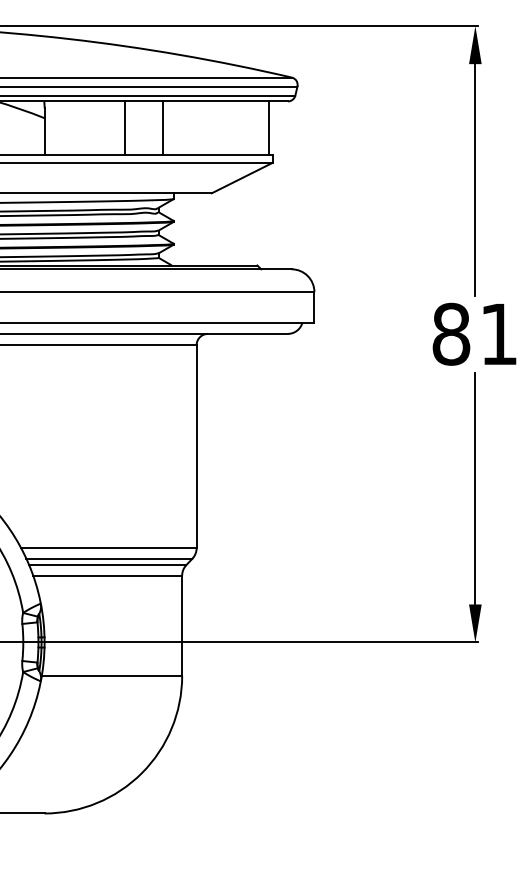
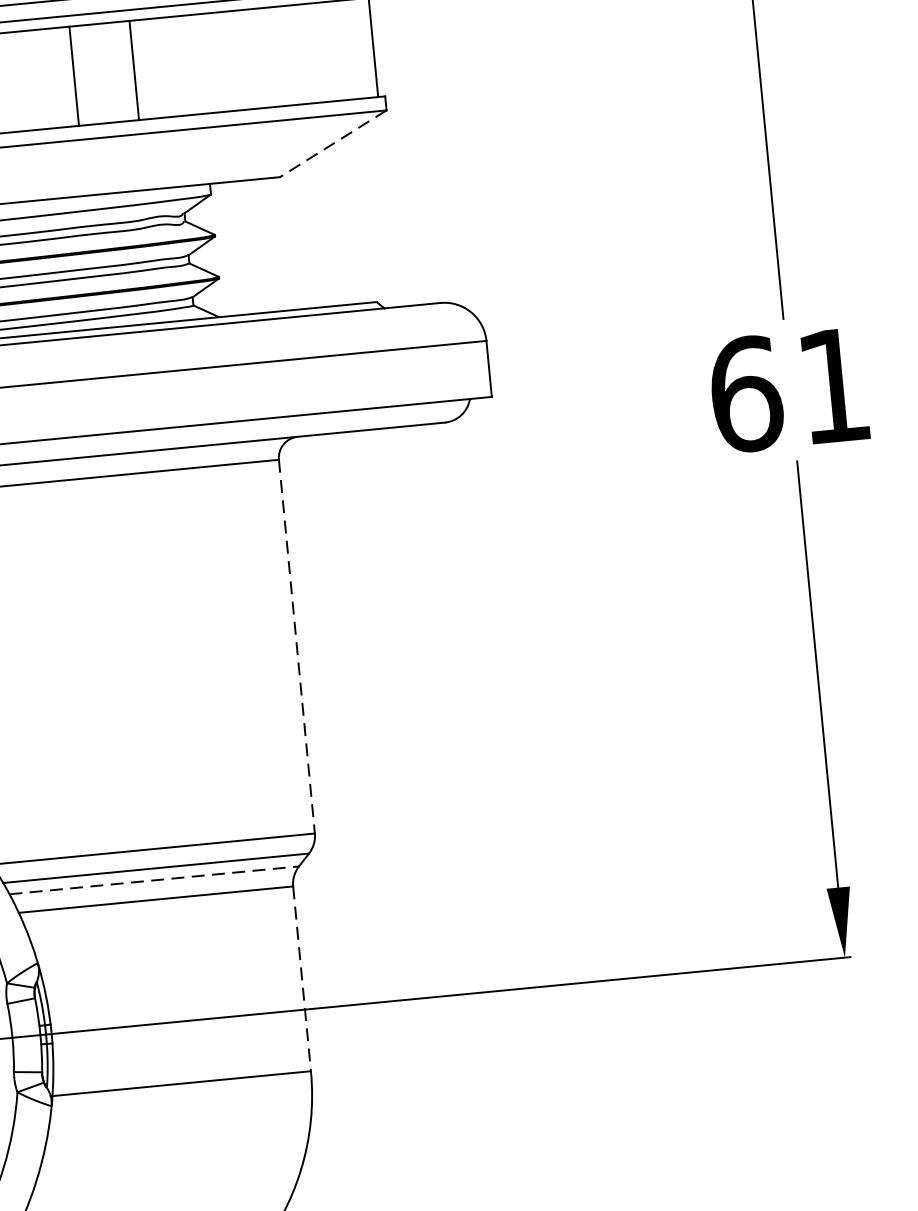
line: (125, 128) -> (74, 76), moved
line: (162, 128) -> (133, 70), moved
line: (242, 178) -> (333, 144), solid -> dashed
text: (451, 333) -> (746, 392), 81 -> 61
line: (196, 447) -> (296, 648), solid -> dashed
line: (107, 565) -> (153, 881), solid -> dashed
line: (182, 626) -> (302, 980), solid -> dashed

